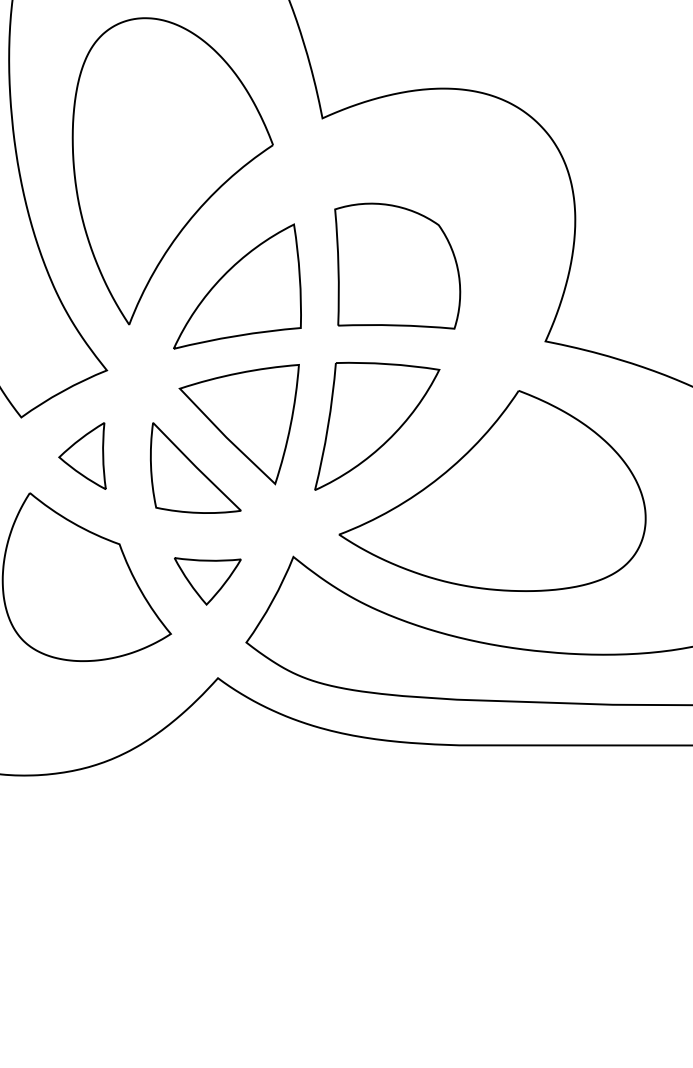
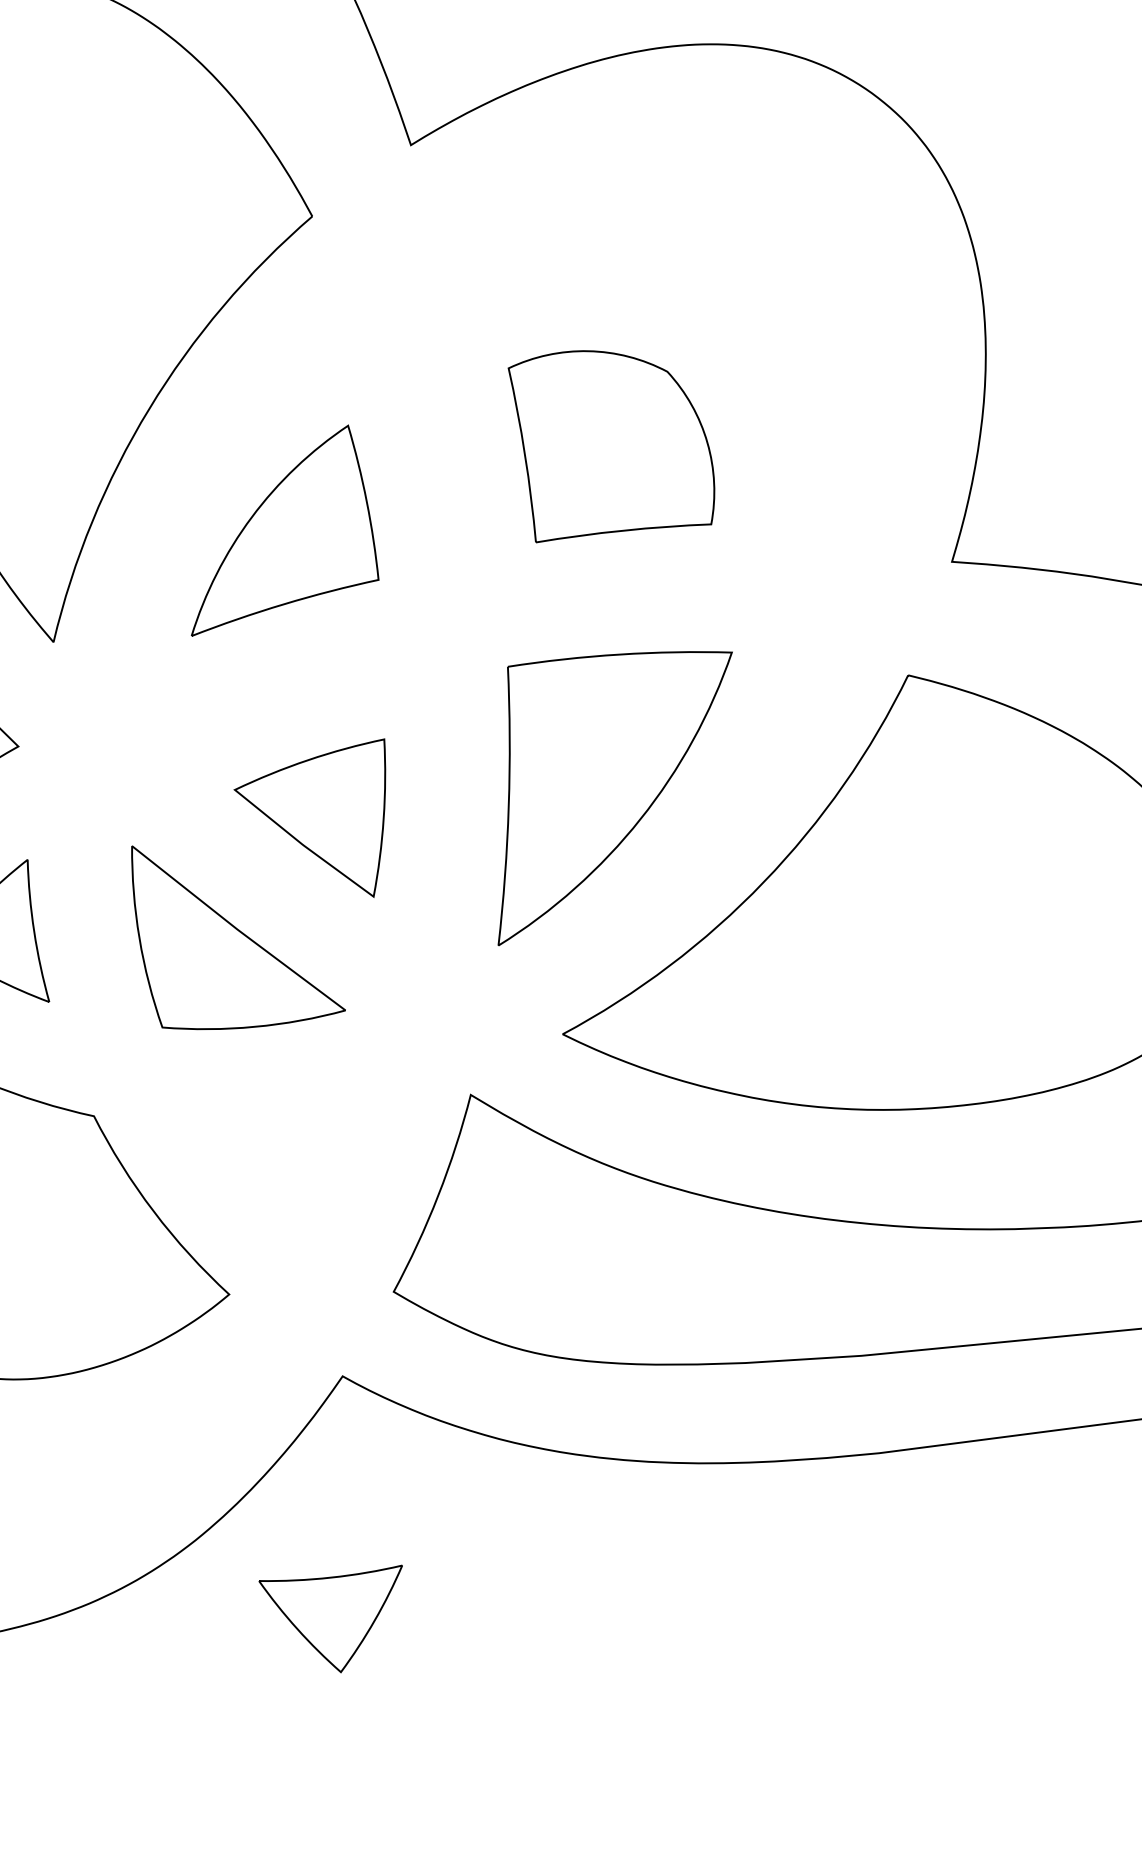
part: (397, 265) -> (612, 440), size x0.7
part: (237, 286) -> (275, 529), size x0.7
part: (238, 424) -> (315, 825), size x0.6
part: (207, 581) -> (336, 1622), moved

